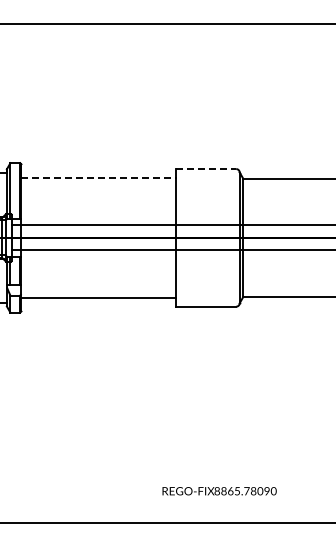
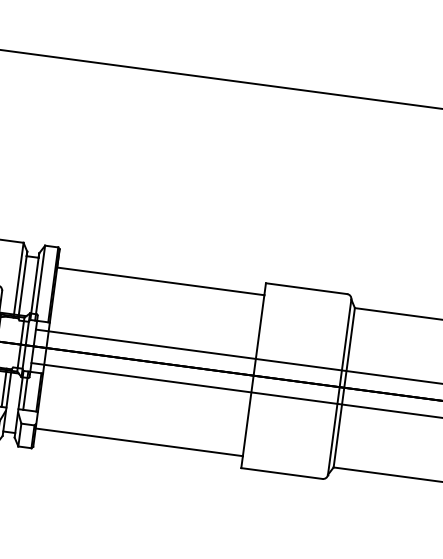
line: (206, 169) -> (307, 289), dashed -> solid
line: (99, 177) -> (162, 280), dashed -> solid

